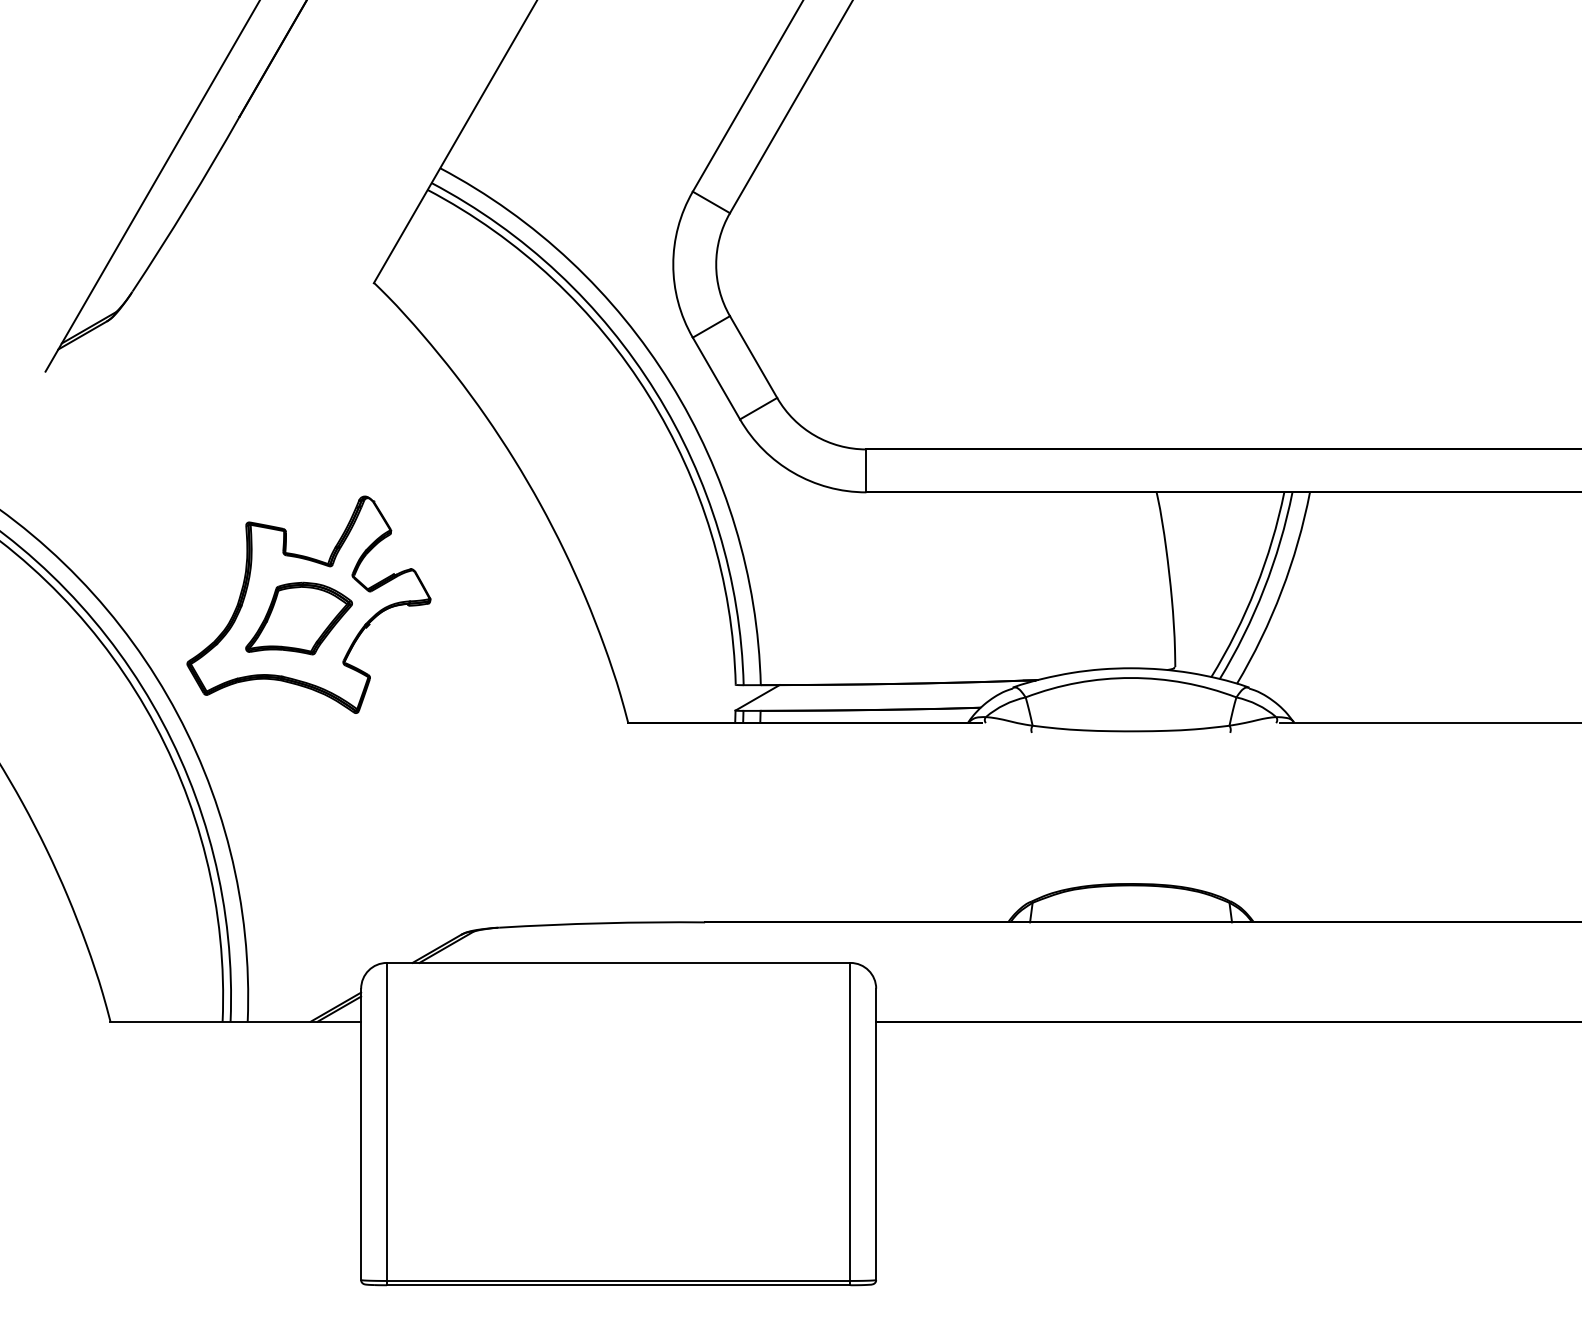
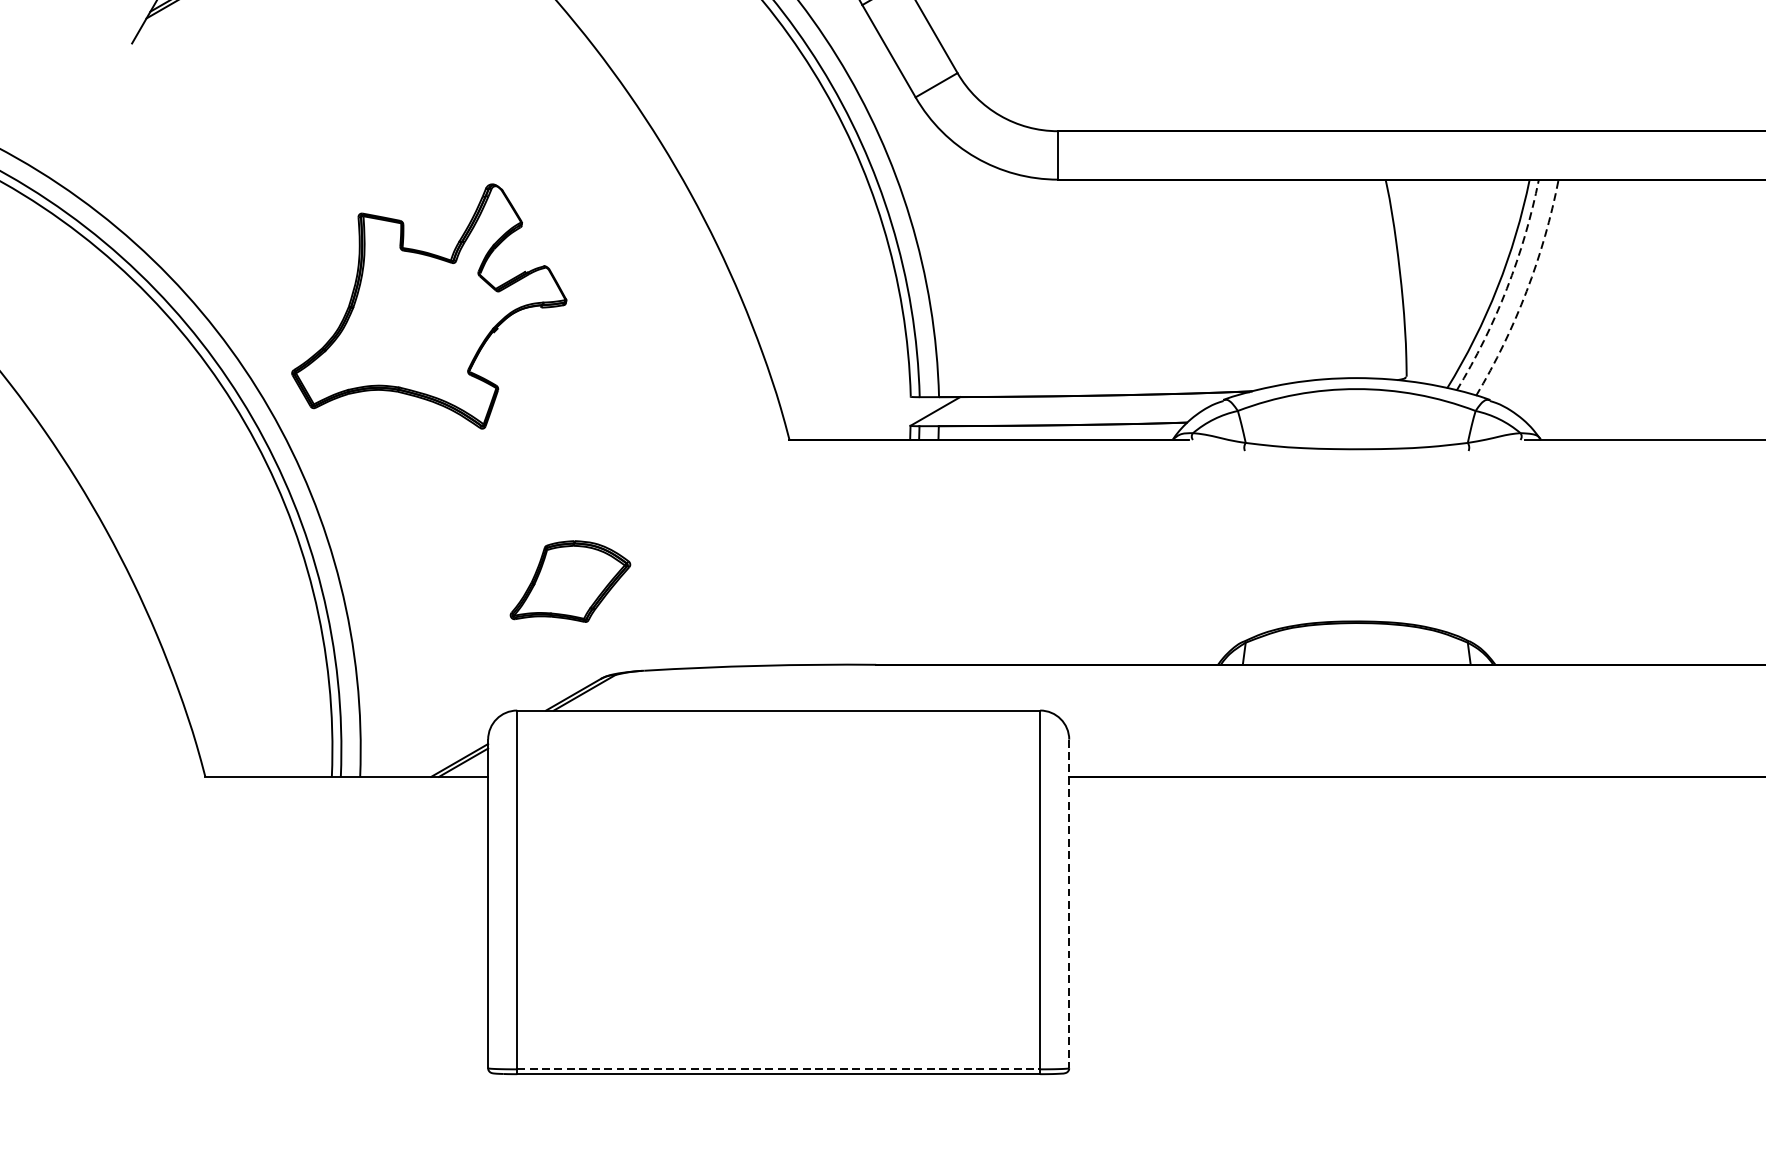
arc: (1264, 589) -> (1507, 289), solid -> dashed
arc: (1281, 591) -> (1526, 291), solid -> dashed
part: (298, 618) -> (569, 581), moved
line: (876, 1134) -> (1069, 904), solid -> dashed
line: (618, 1280) -> (778, 1068), solid -> dashed

